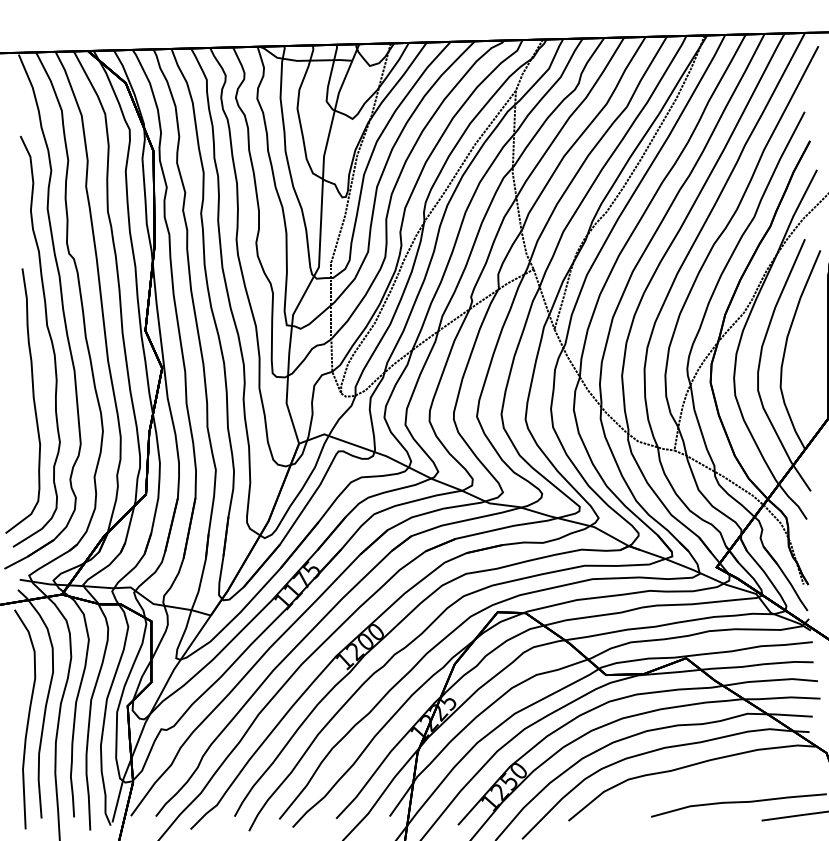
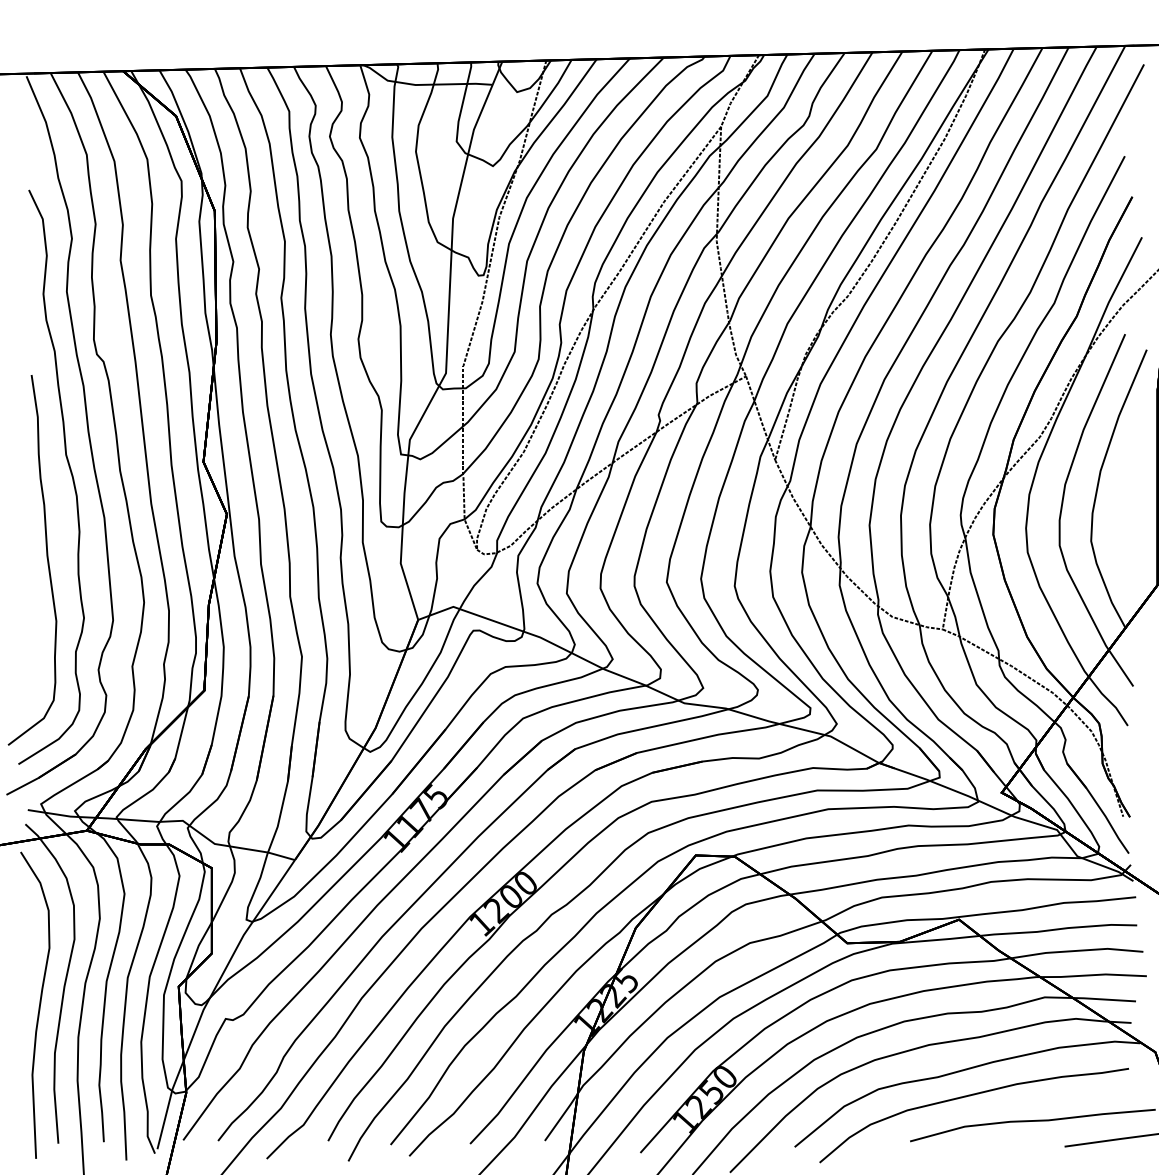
part: (694, 784) -> (970, 1096), added

